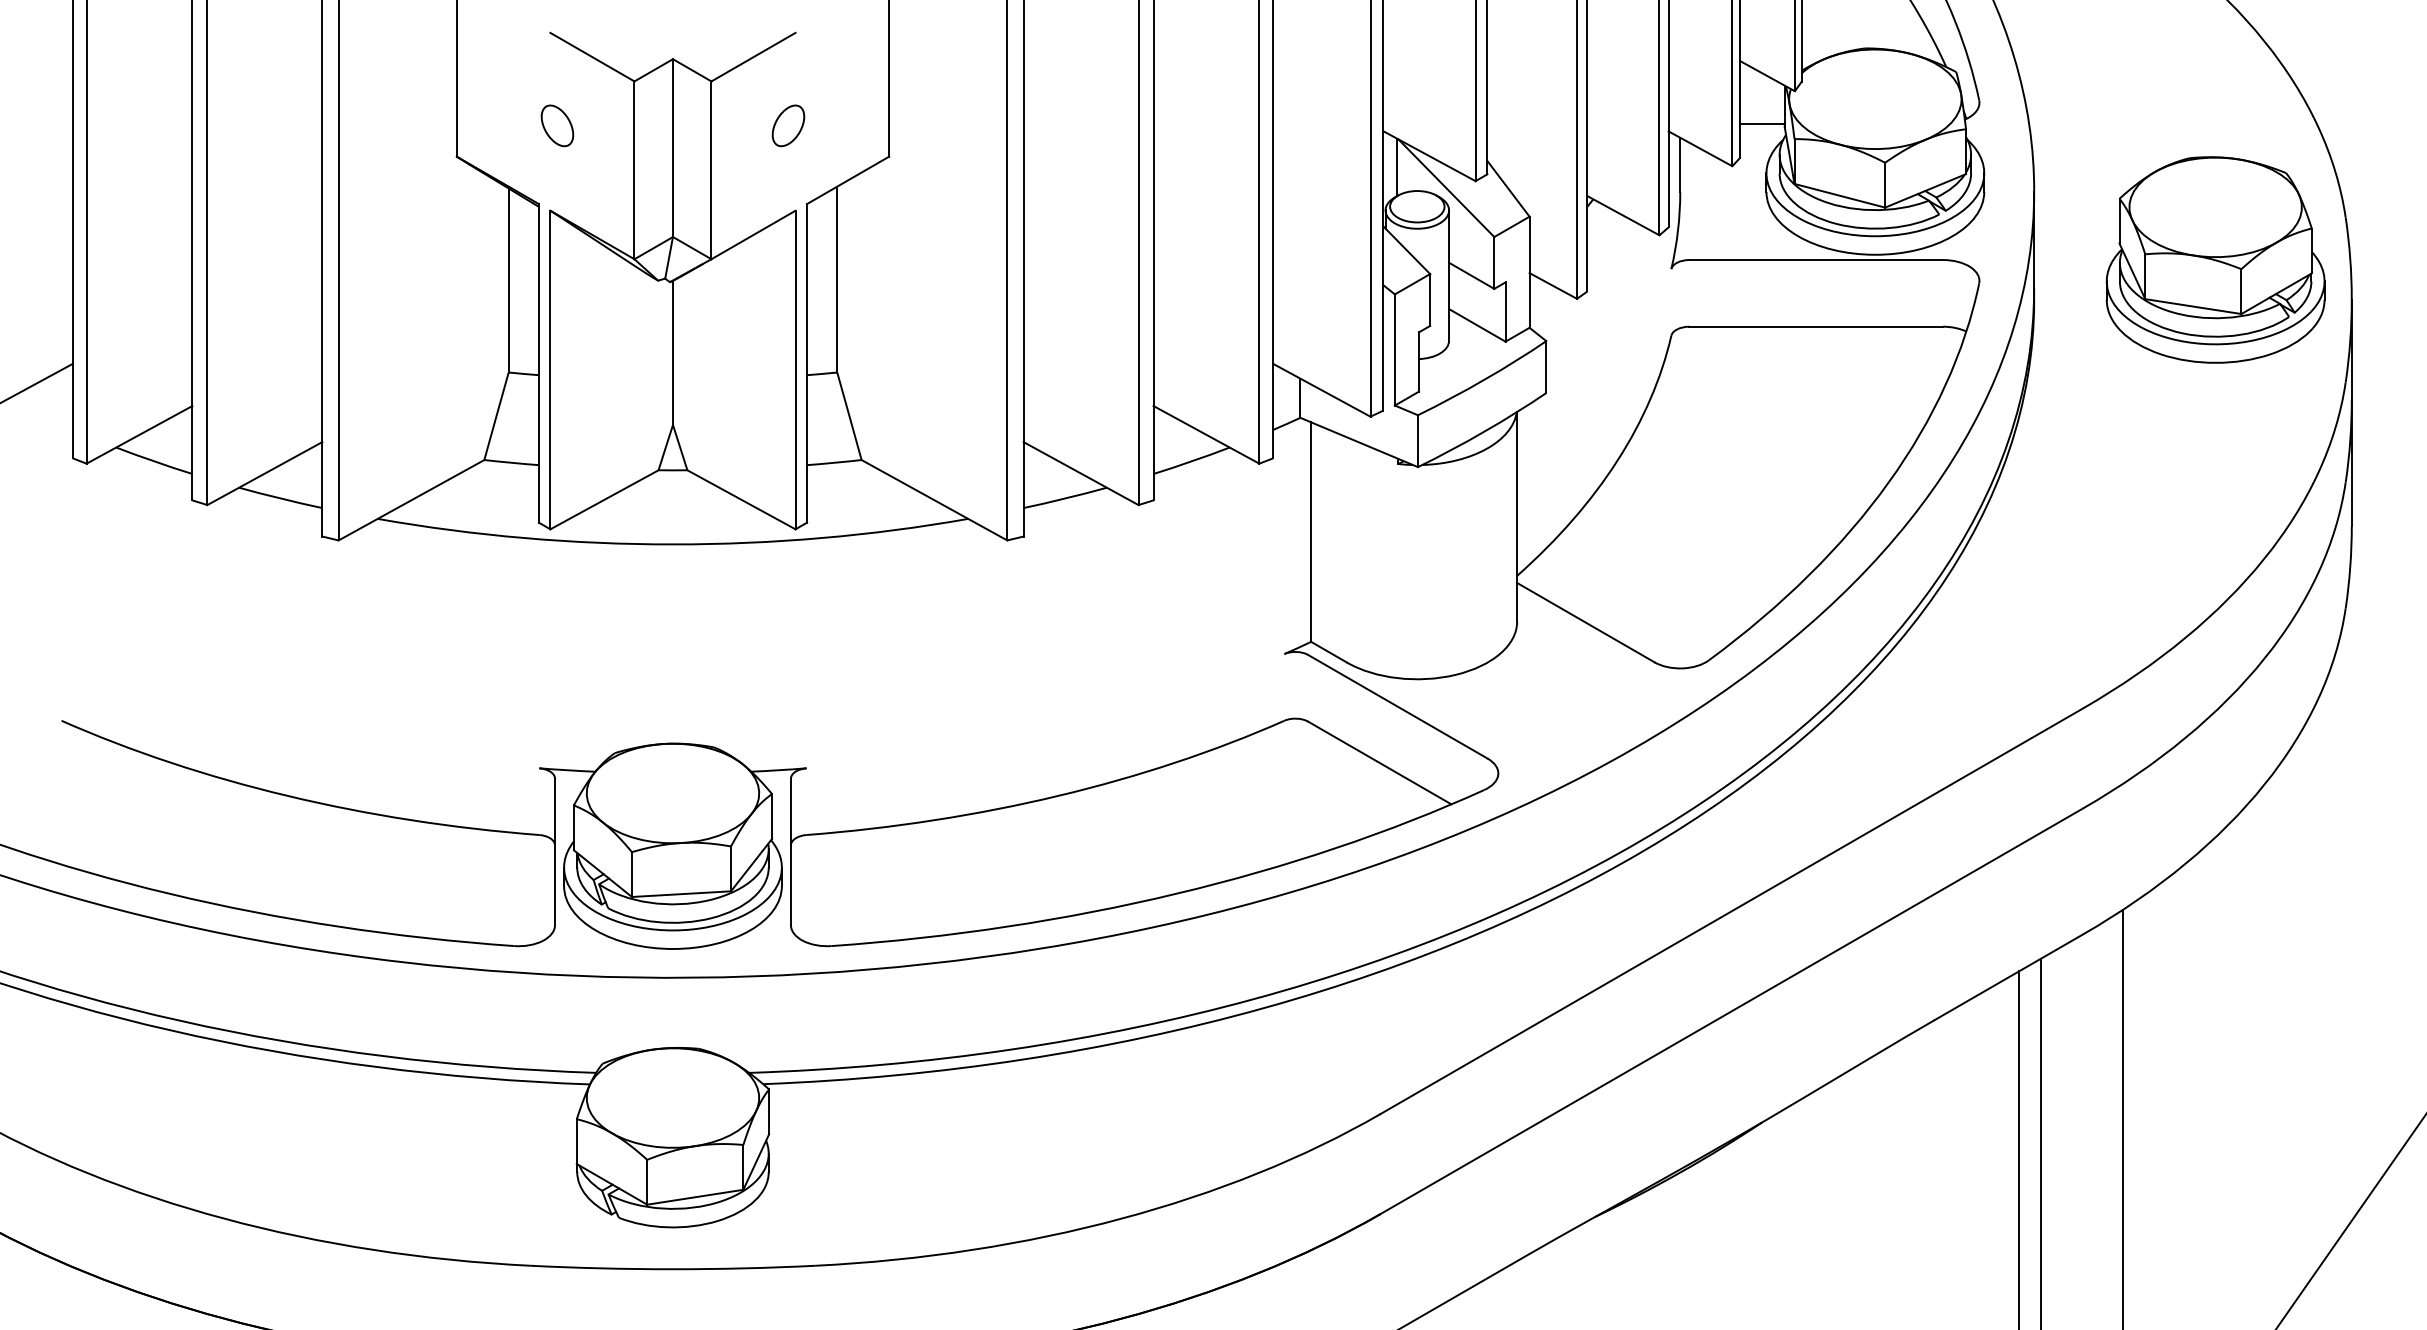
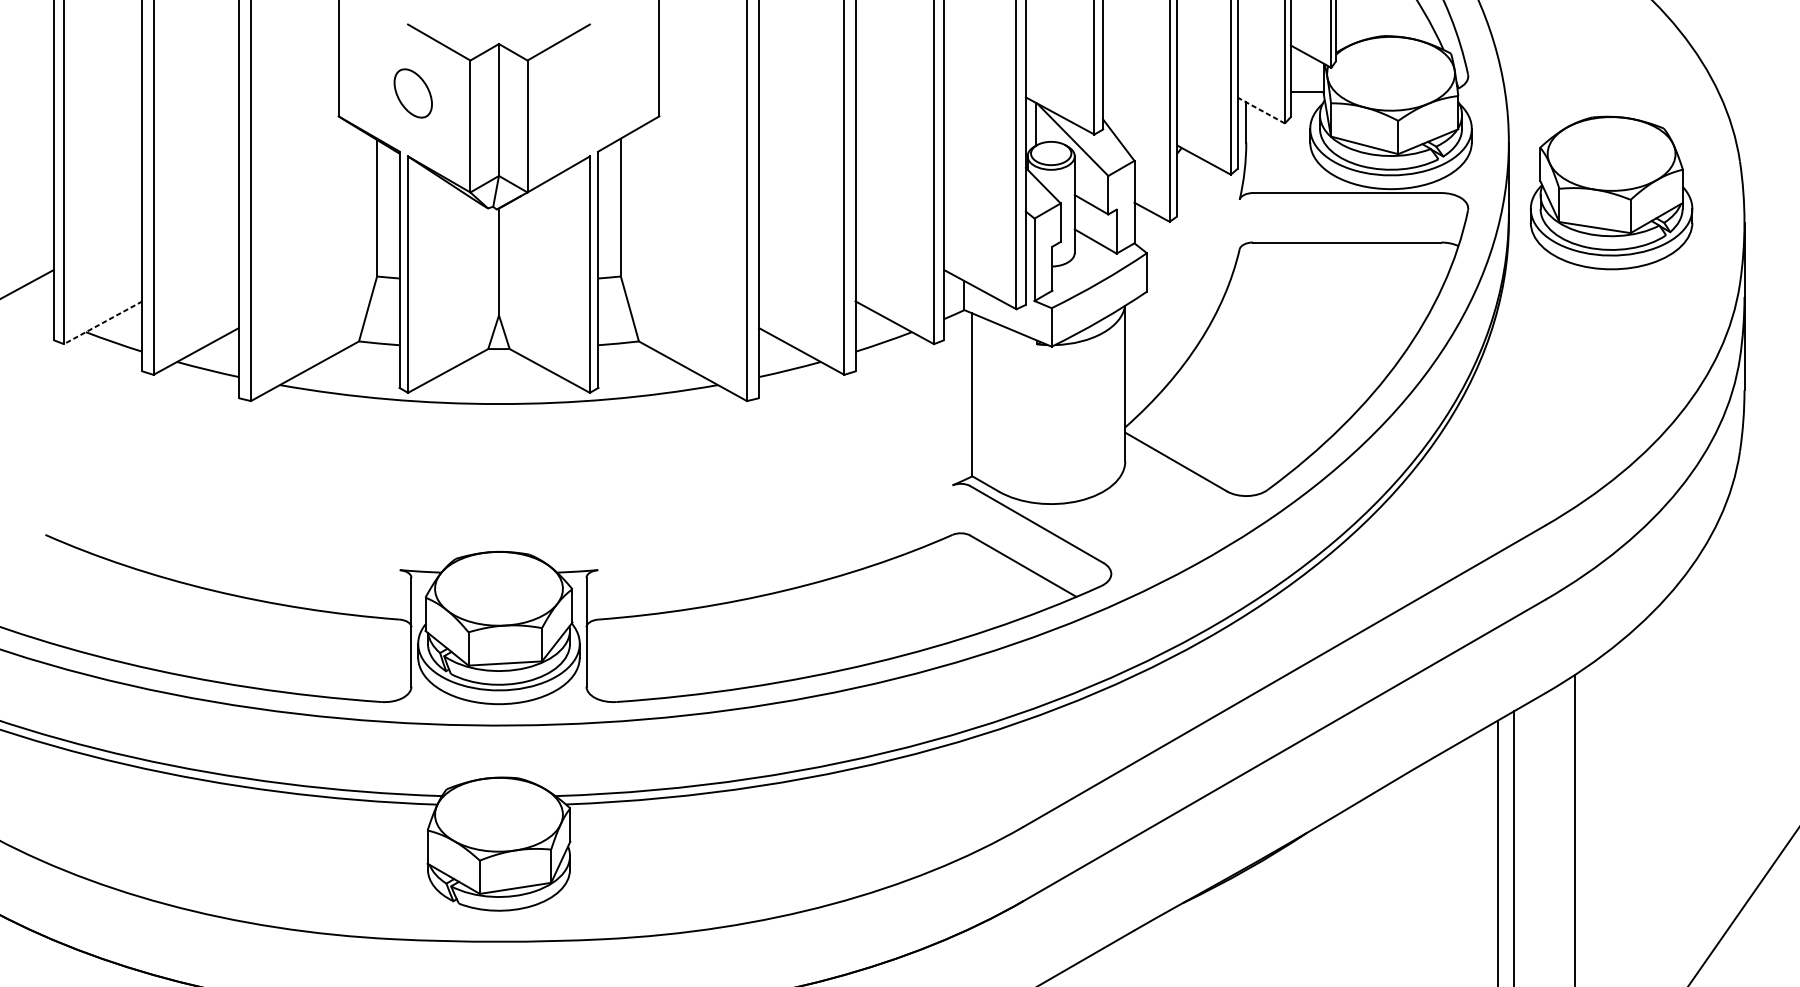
part: (557, 125) -> (413, 93), size x1.6
part: (788, 125) -> (584, 93), removed
line: (1700, 148) -> (1261, 110), solid -> dashed
part: (2215, 259) -> (1611, 192), moved
line: (139, 435) -> (103, 323), solid -> dashed

